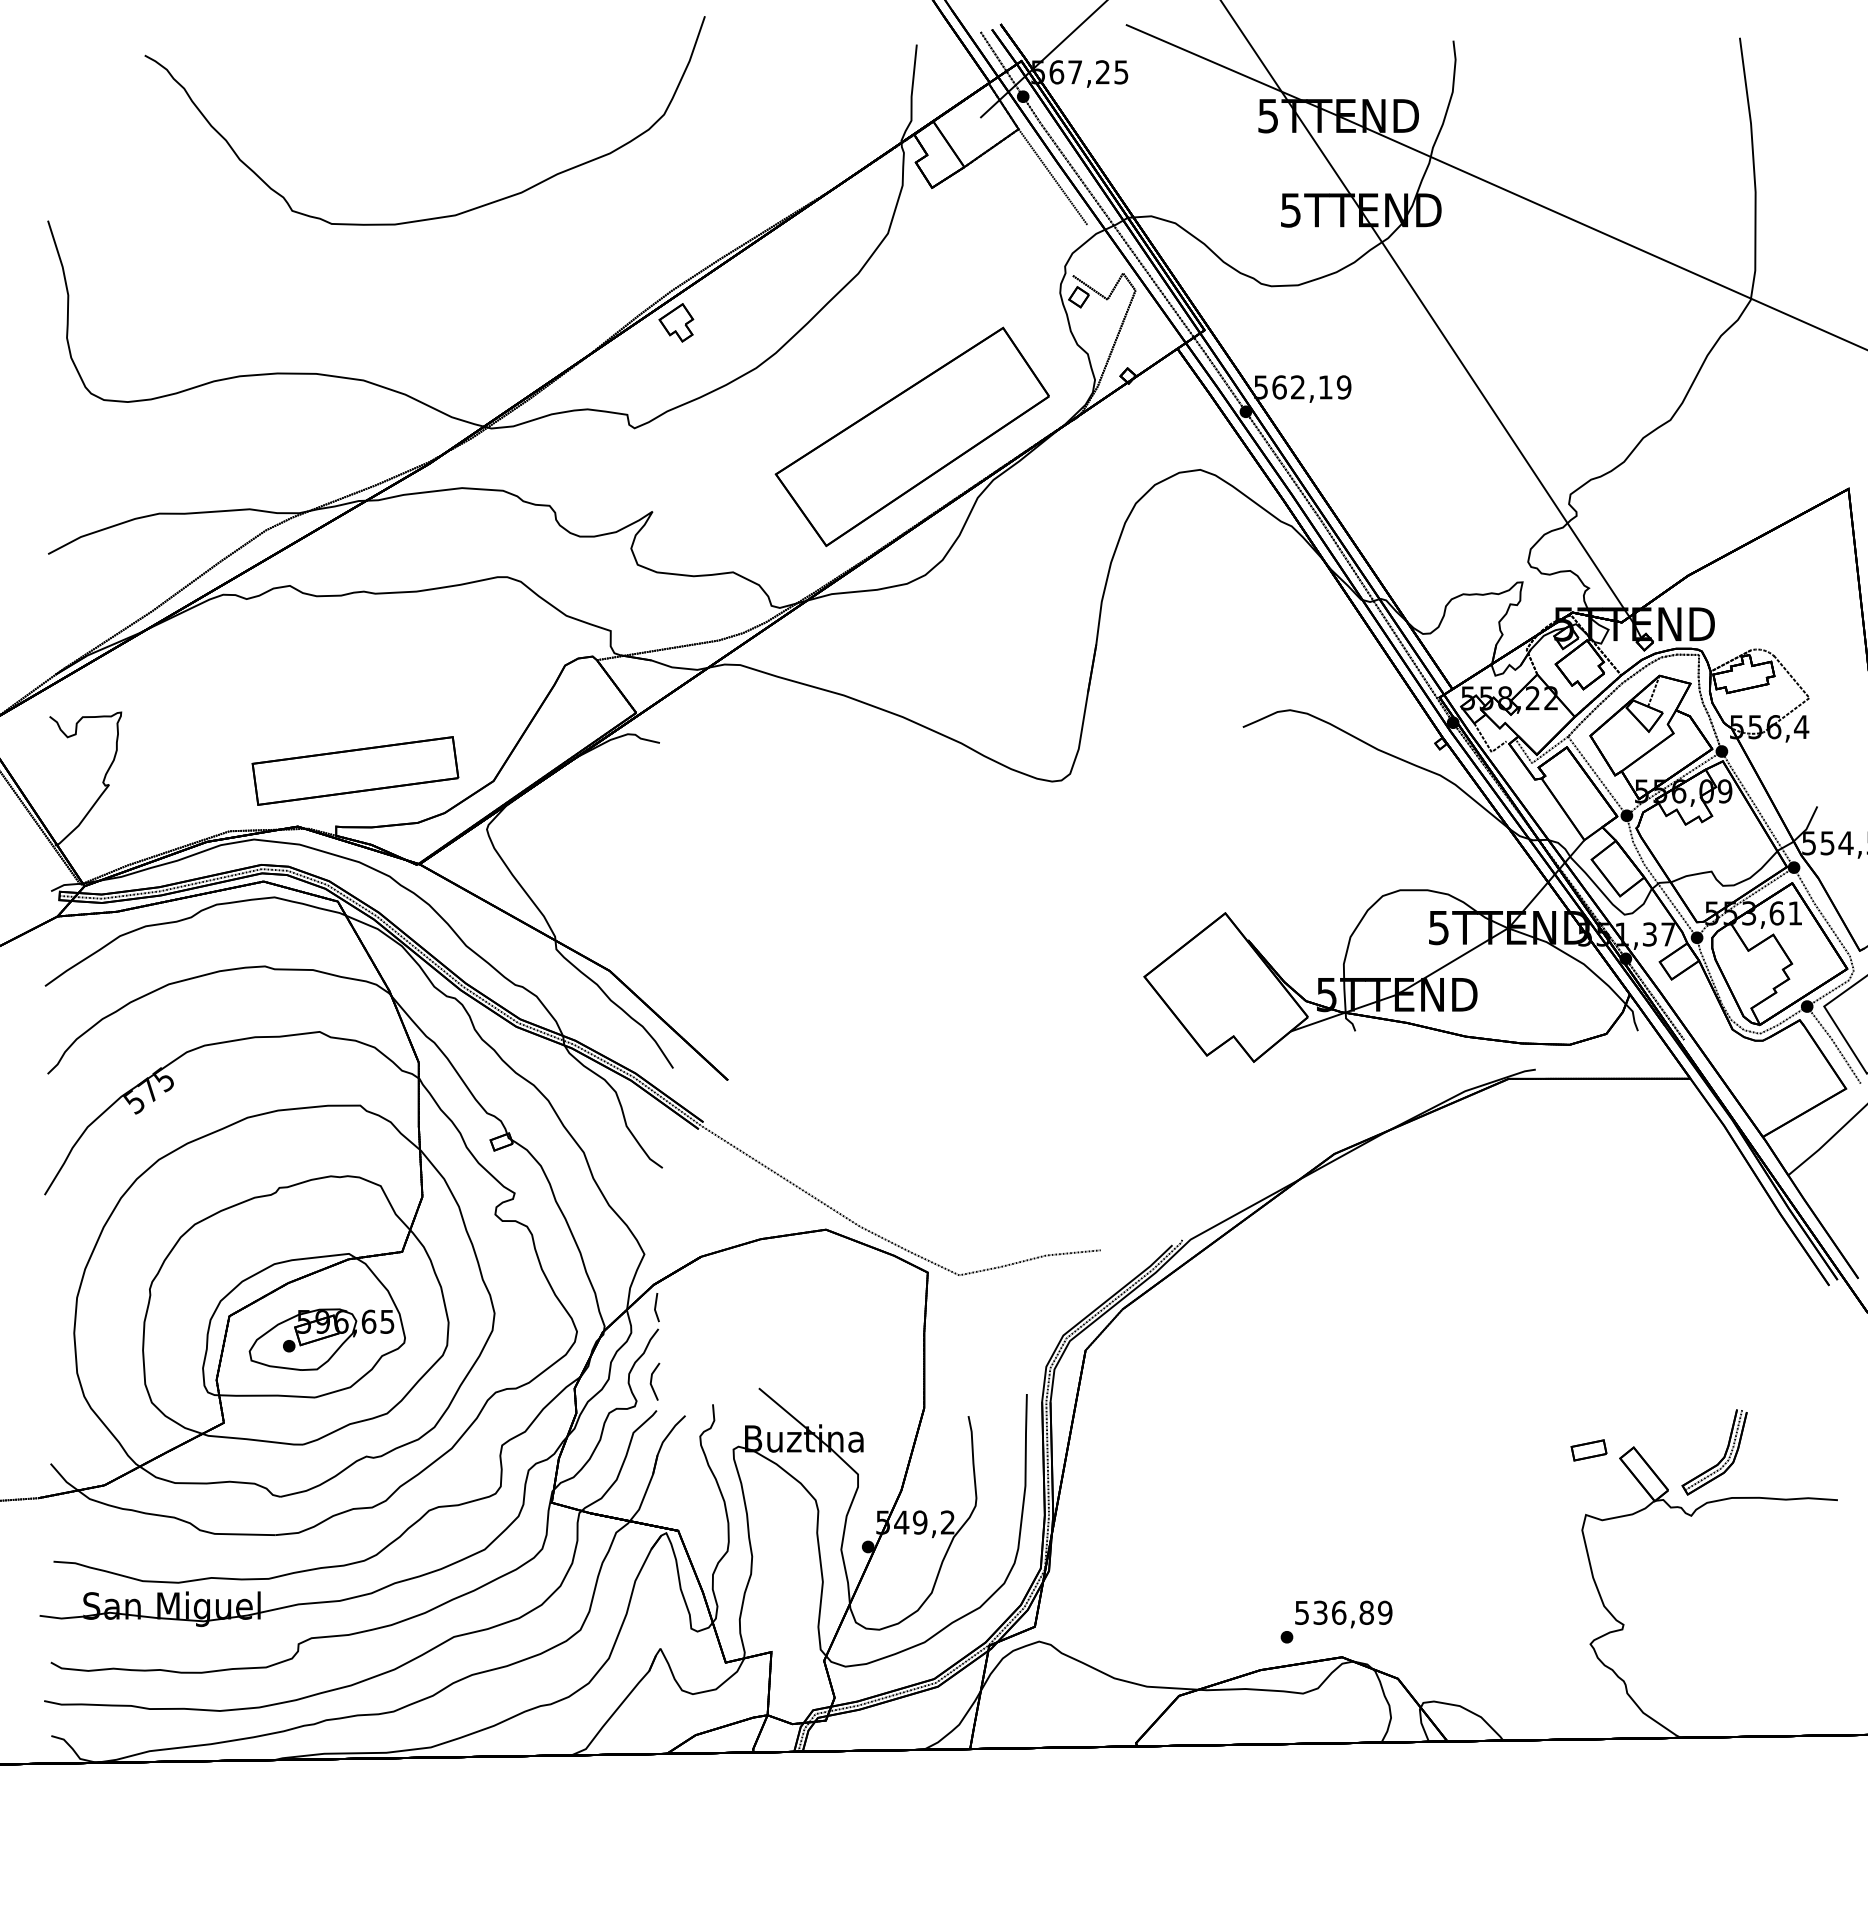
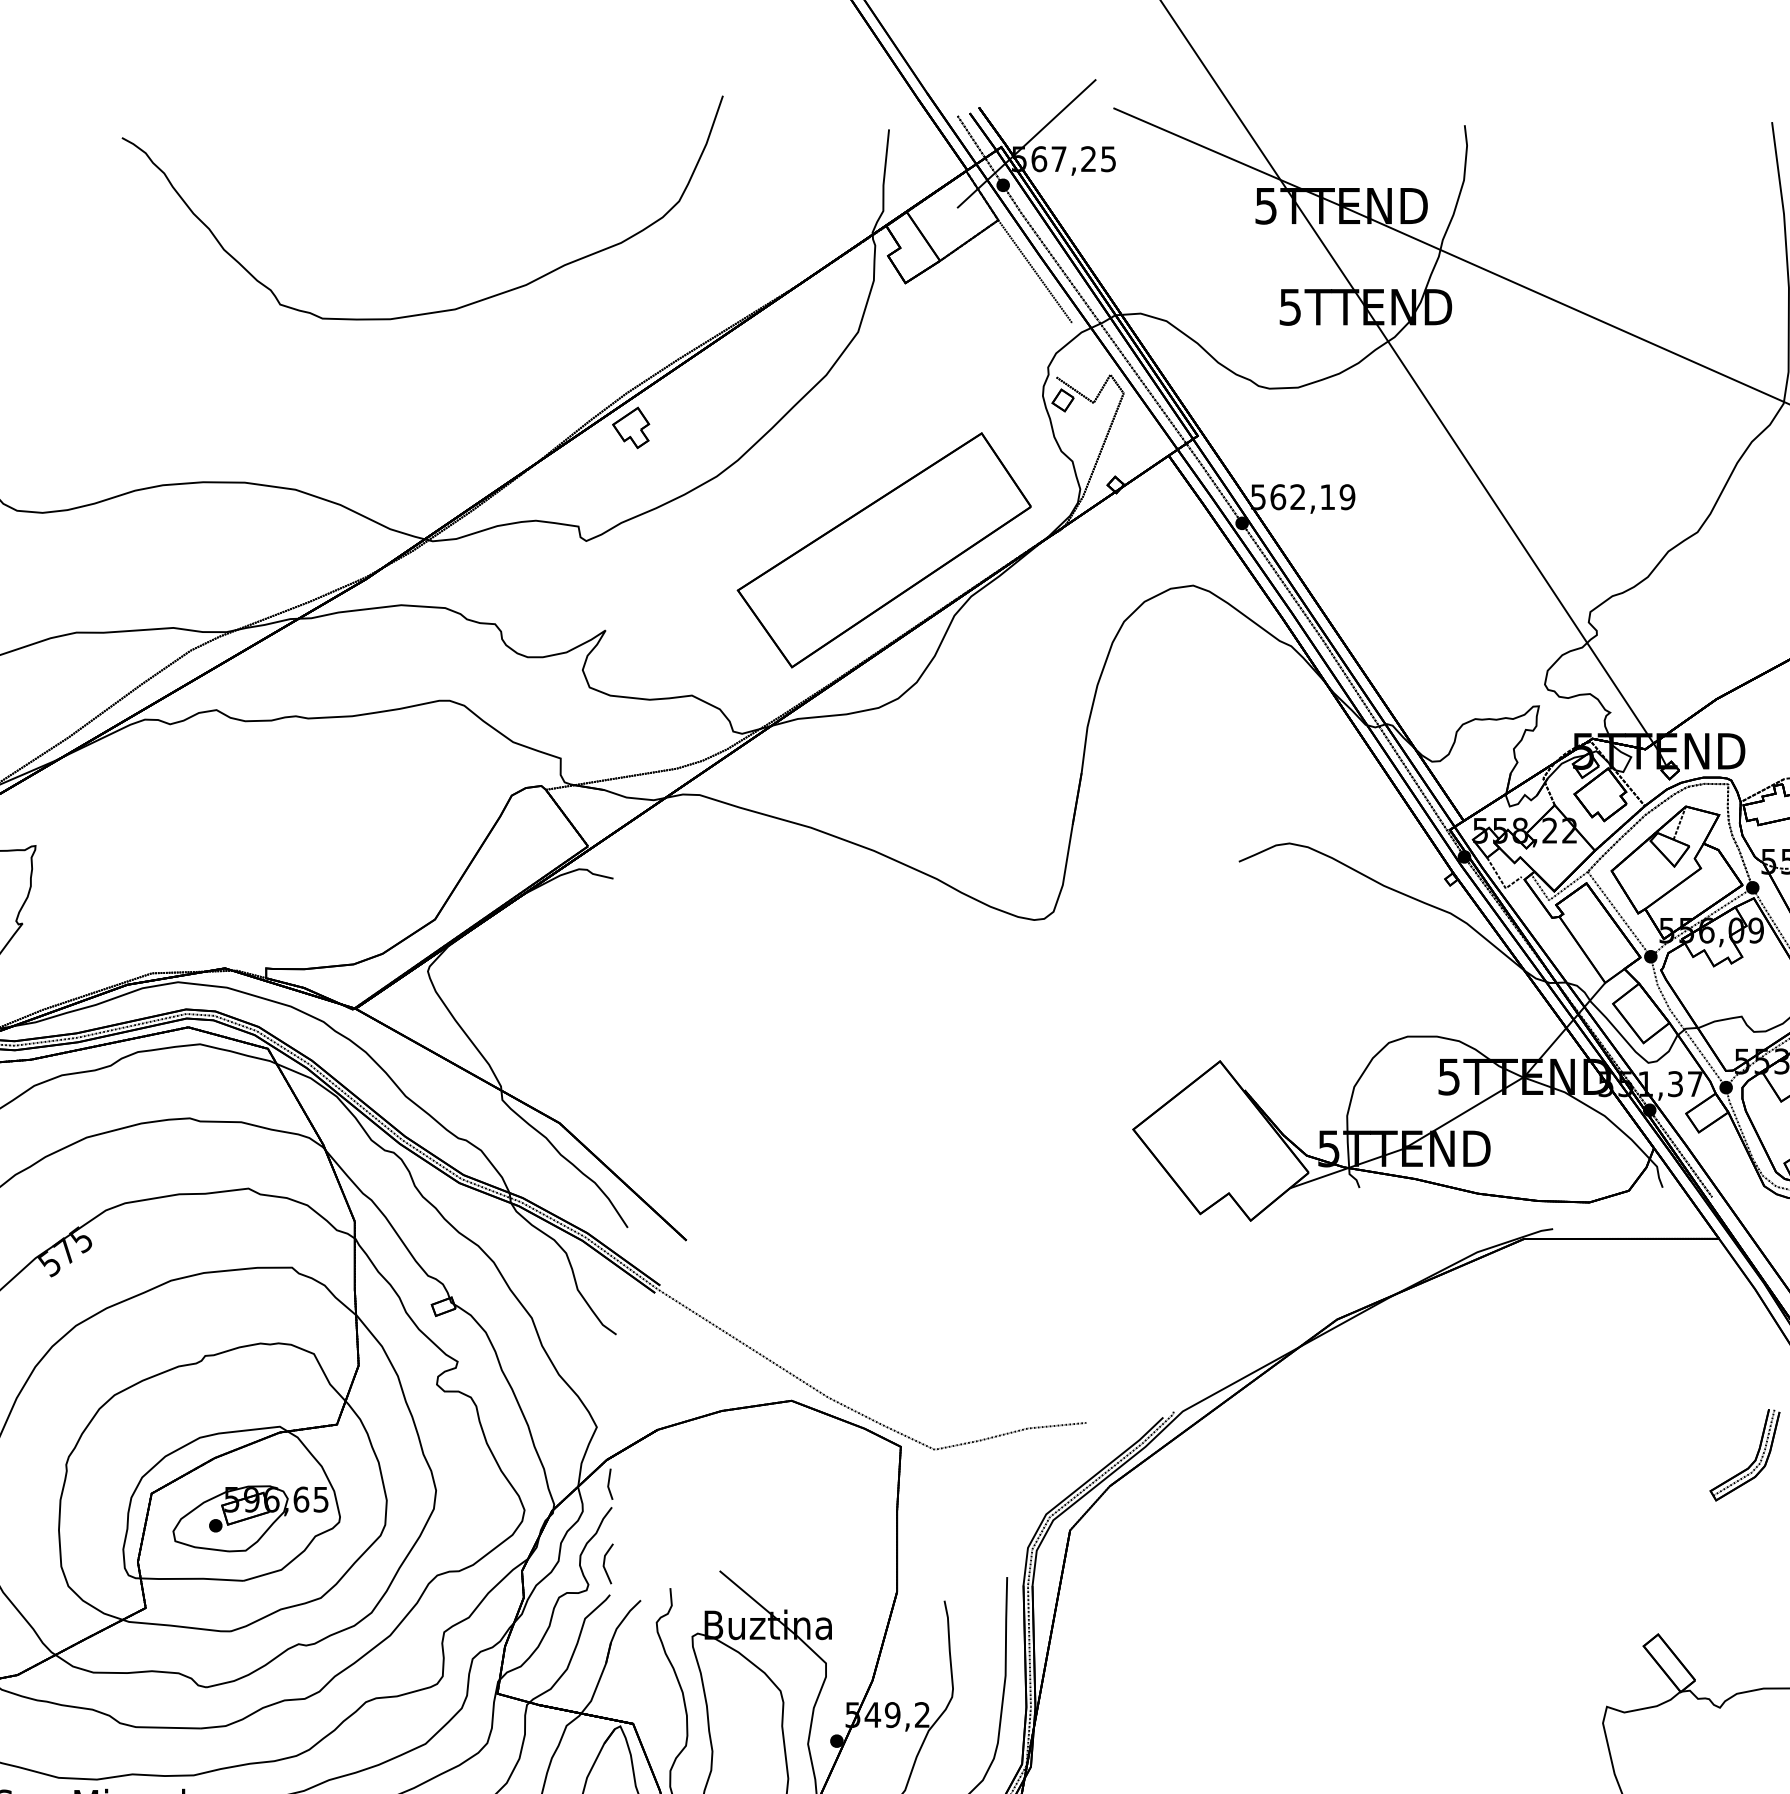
curve: (439, 216) -> (438, 310), moved
part: (355, 770) -> (286, 908), removed
part: (1588, 1450) -> (1609, 1637), removed
part: (1721, 1458) -> (1752, 1461), moved

